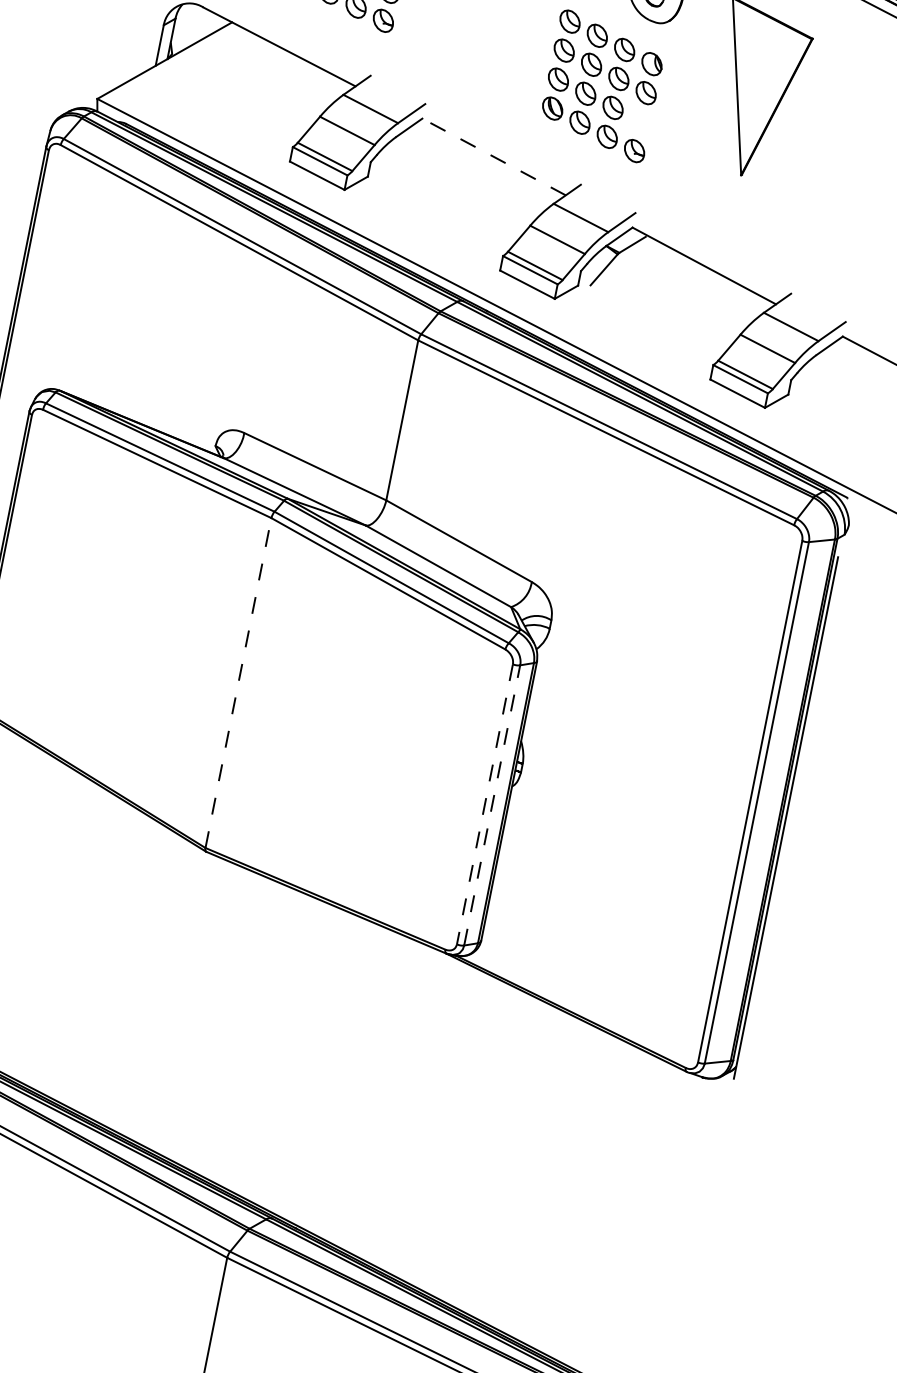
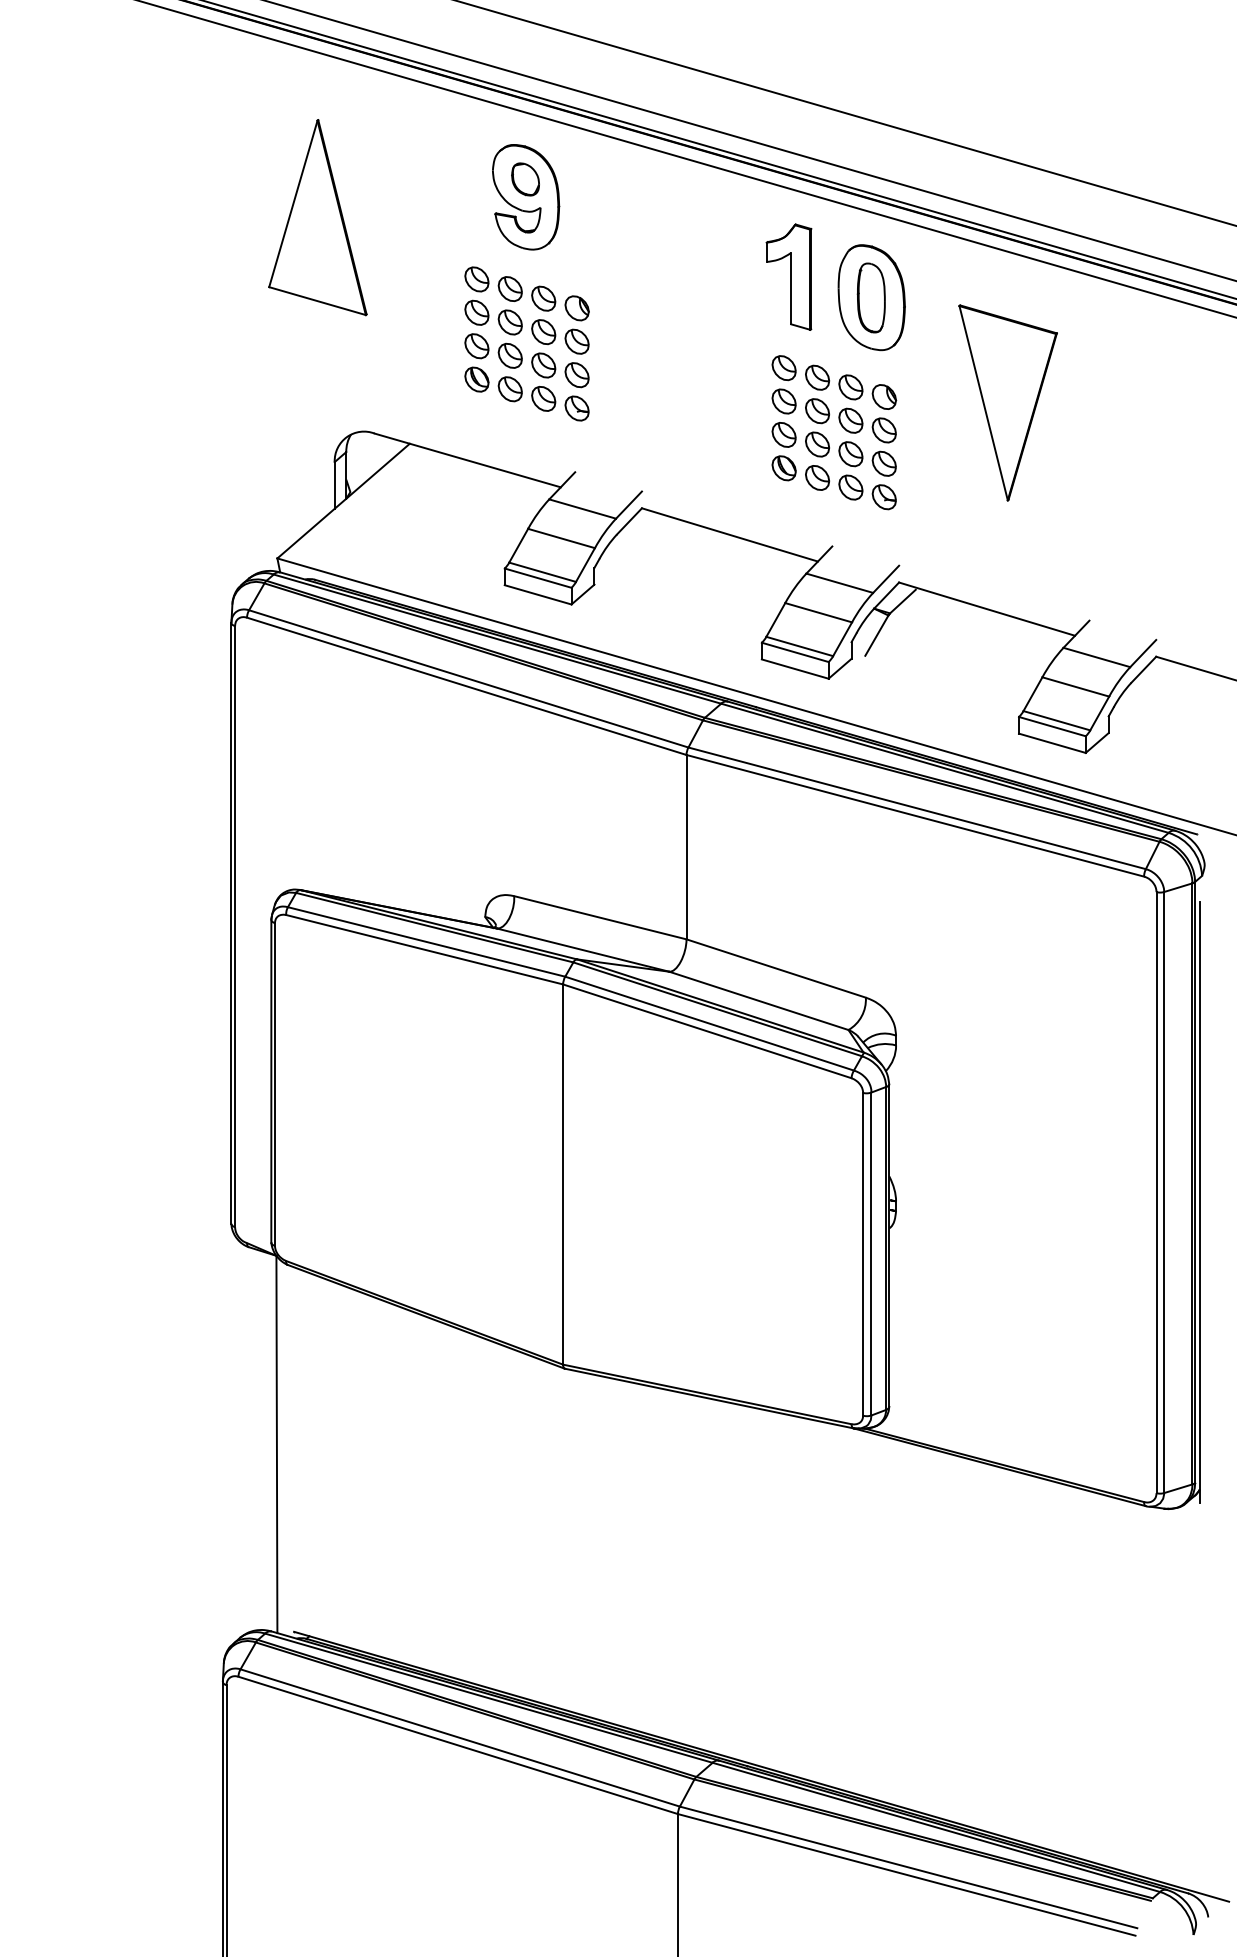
part: (639, 121) -> (883, 463), added
line: (493, 156) -> (729, 534), dashed -> solid
line: (238, 683) -> (563, 1174), dashed -> solid
line: (485, 804) -> (863, 1254), dashed -> solid
line: (492, 805) -> (871, 1253), dashed -> solid

